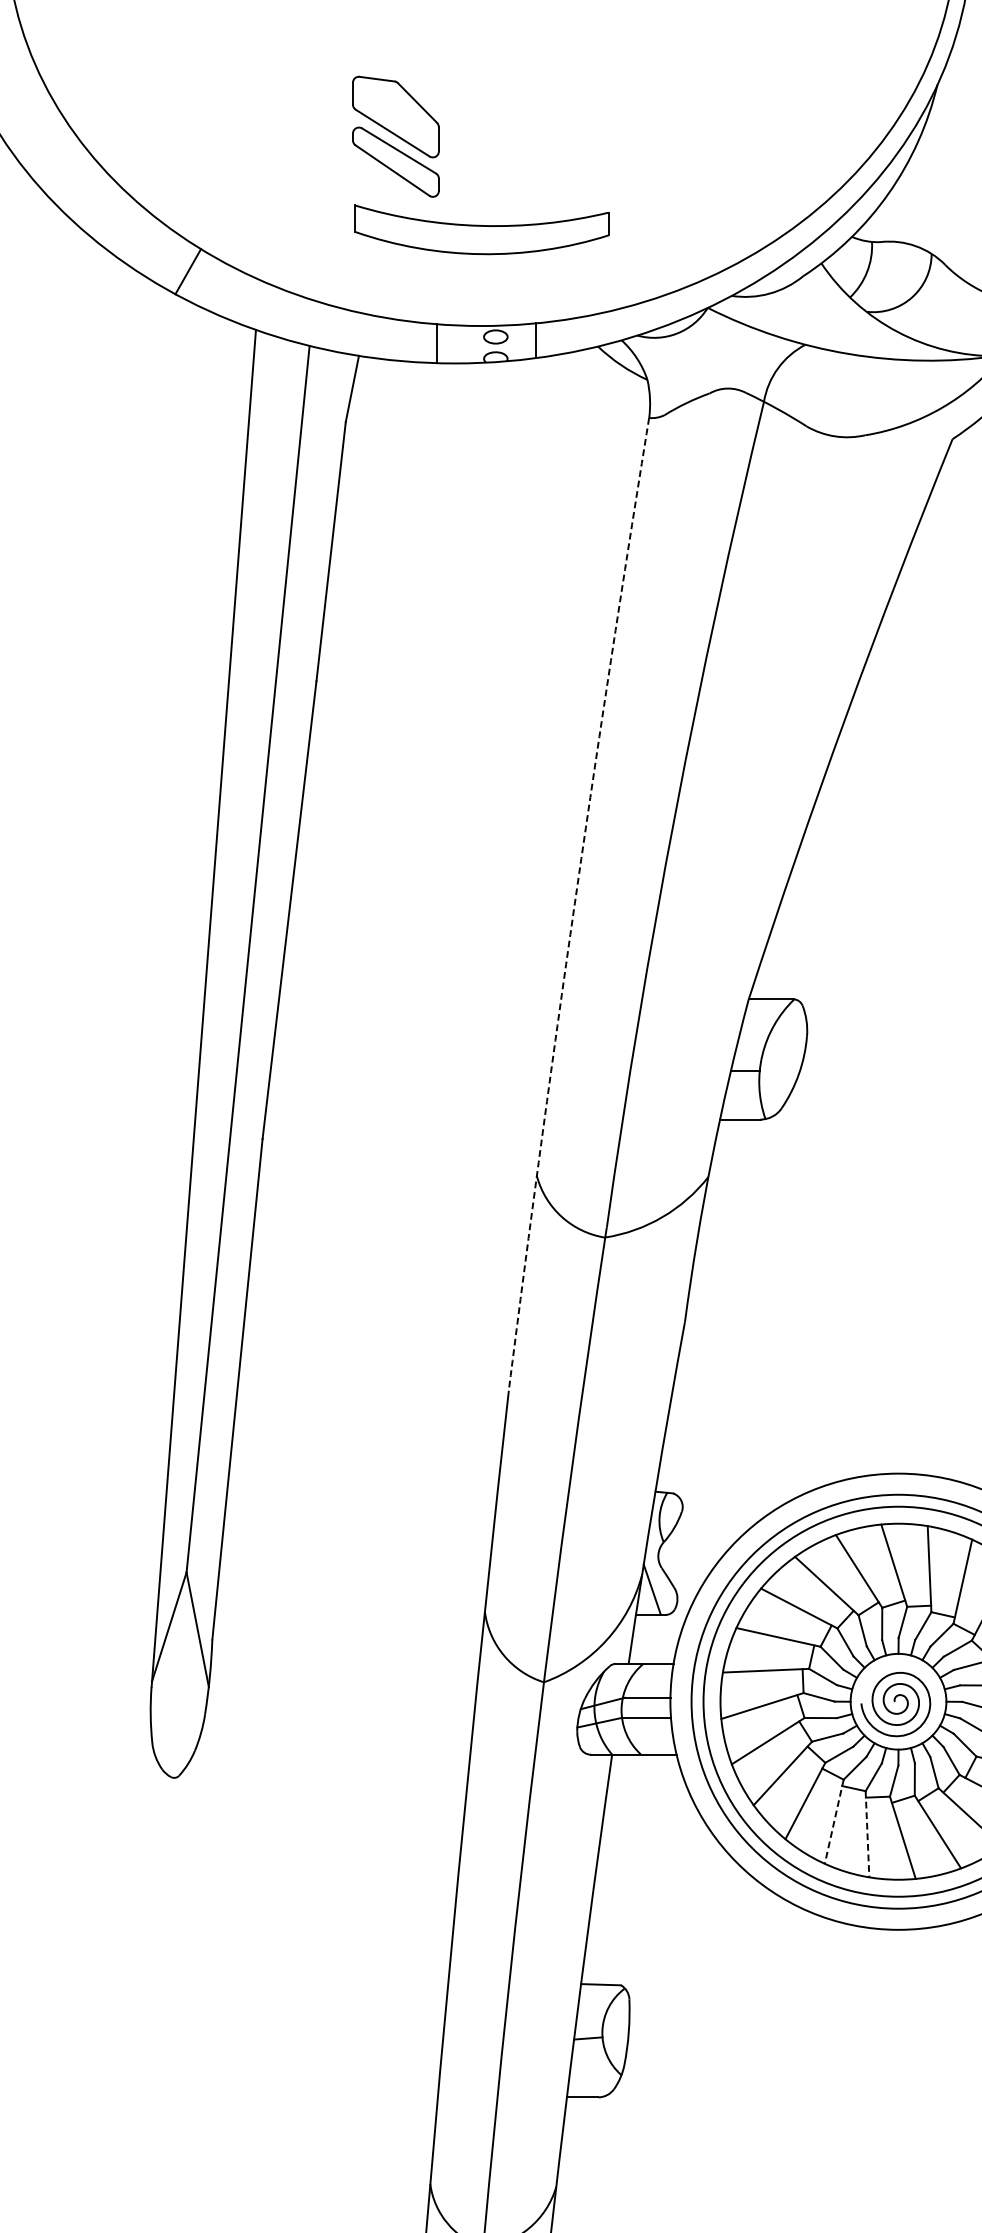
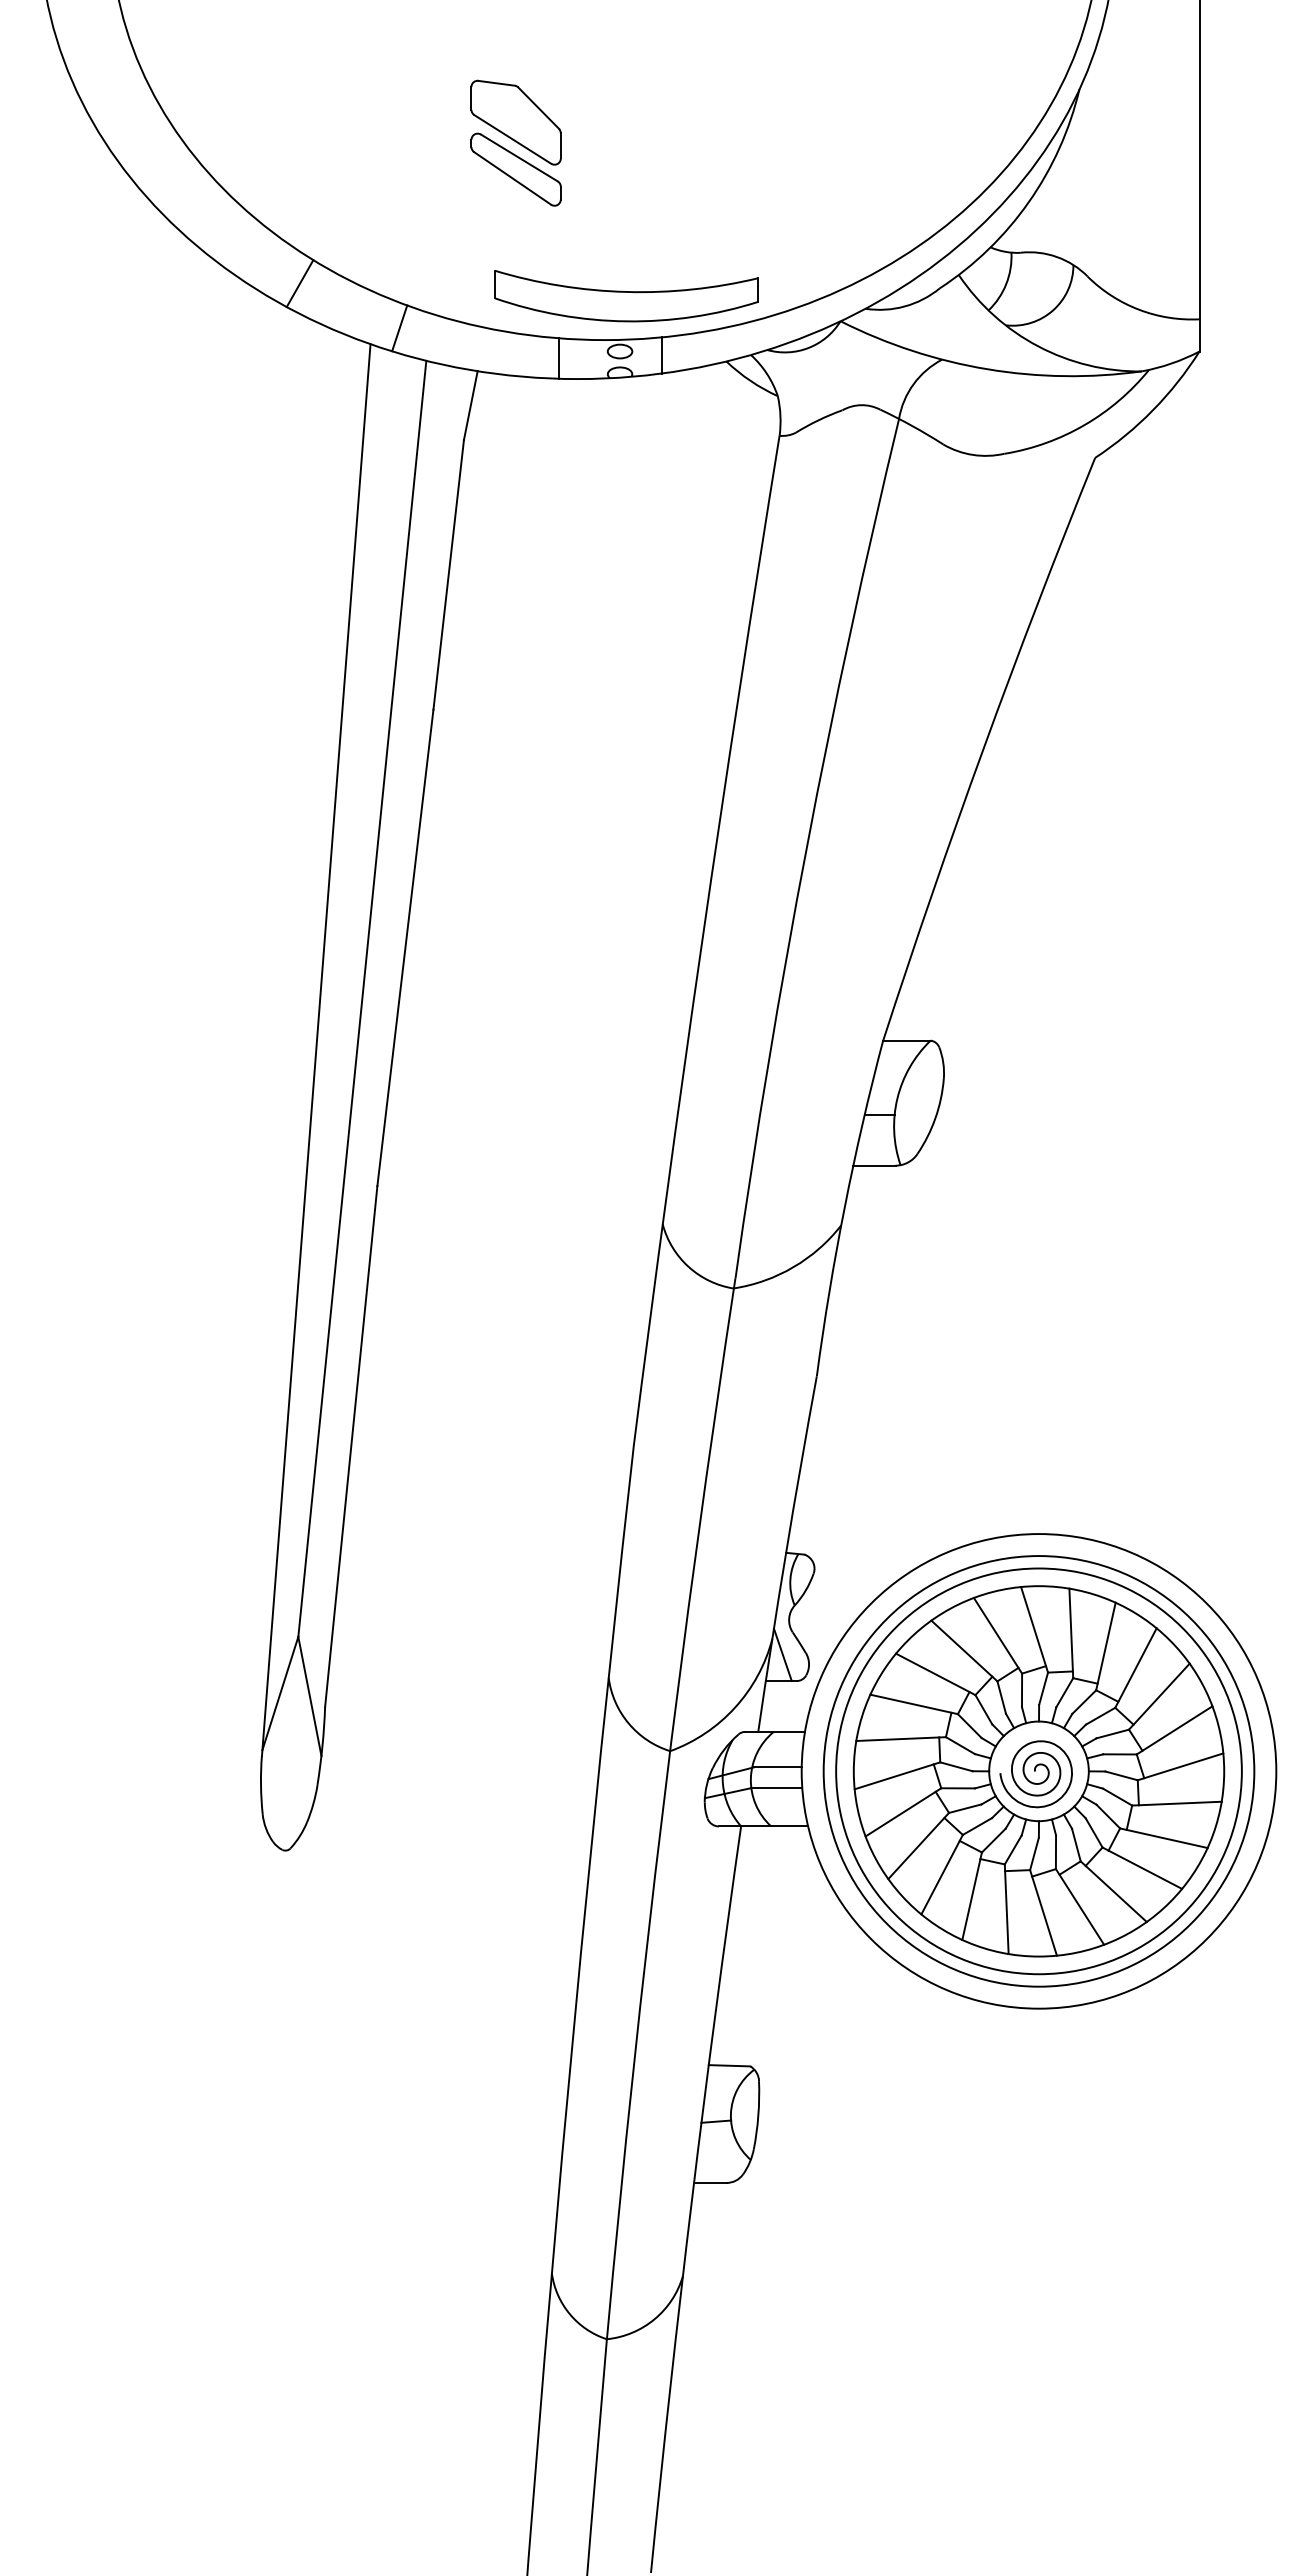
part: (481, 230) -> (626, 296), moved
line: (283, 314) -> (399, 328), added
arc: (575, 904) -> (702, 941), dashed -> solid
line: (834, 1822) -> (972, 1896), dashed -> solid
line: (867, 1834) -> (1006, 1909), dashed -> solid

